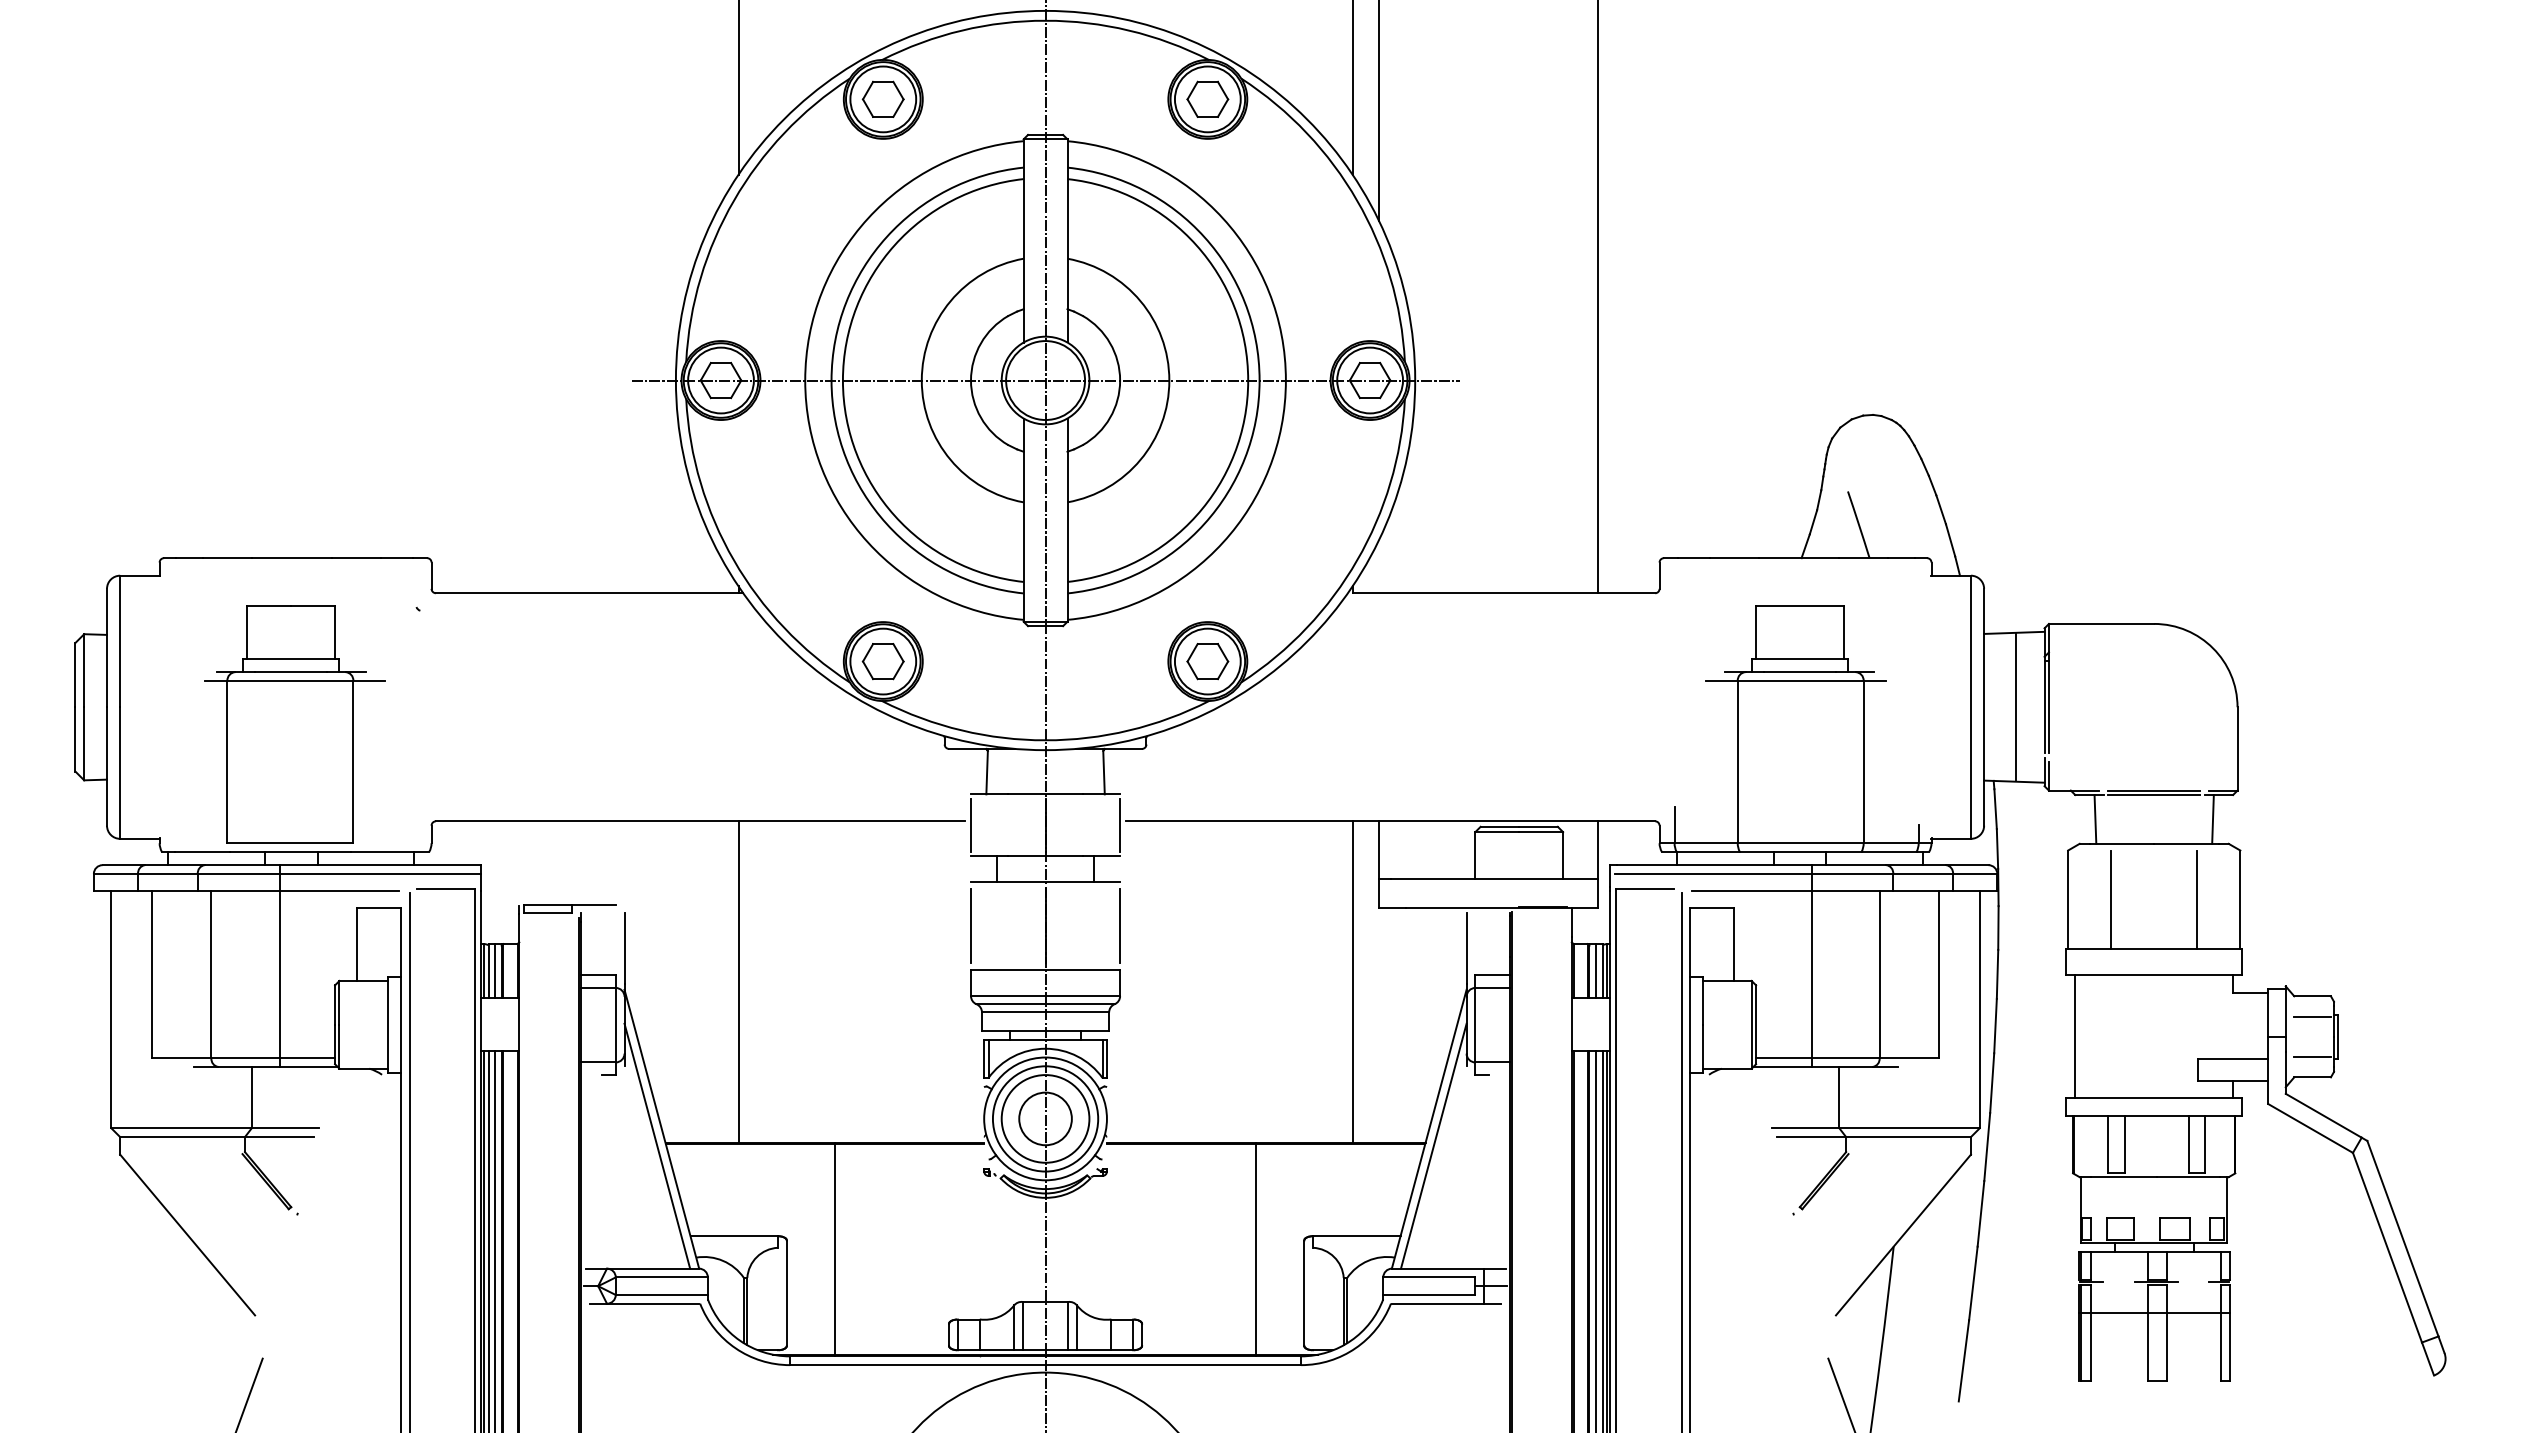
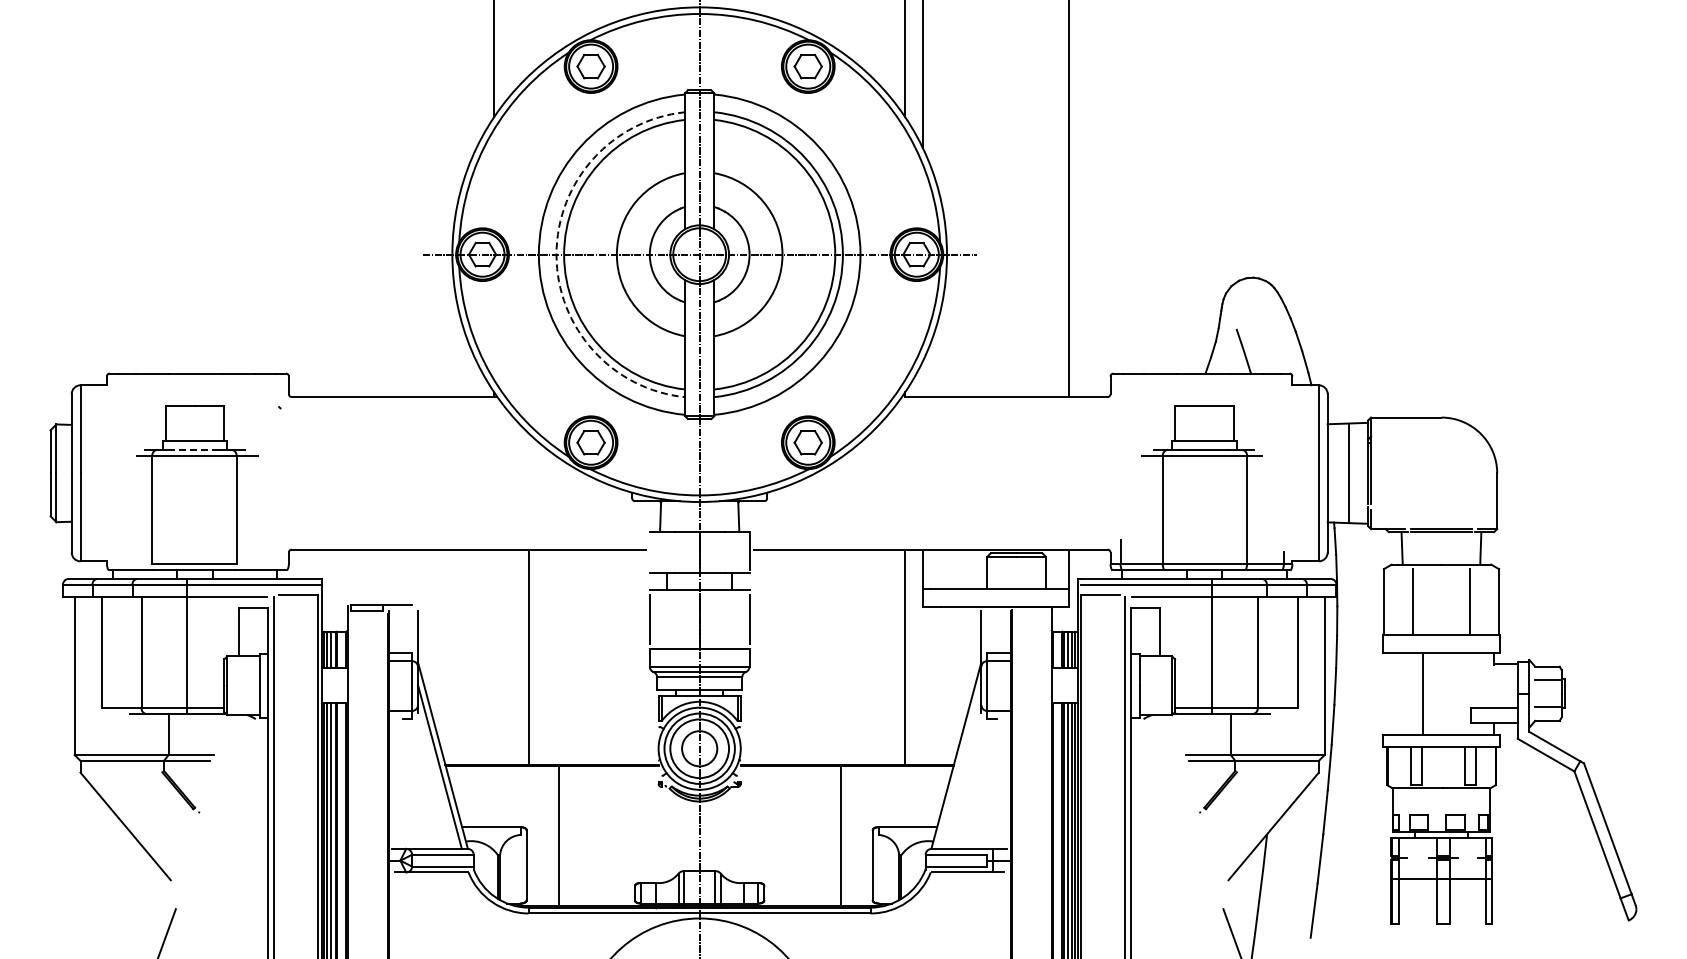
arc: (831, 380) -> (556, 254), solid -> dashed
line: (290, 671) -> (194, 449), solid -> dashed
line: (970, 824) -> (649, 551), removed
line: (738, 981) -> (529, 656), moved
line: (2075, 1036) -> (1422, 693), moved
line: (1433, 1145) -> (959, 766), removed

